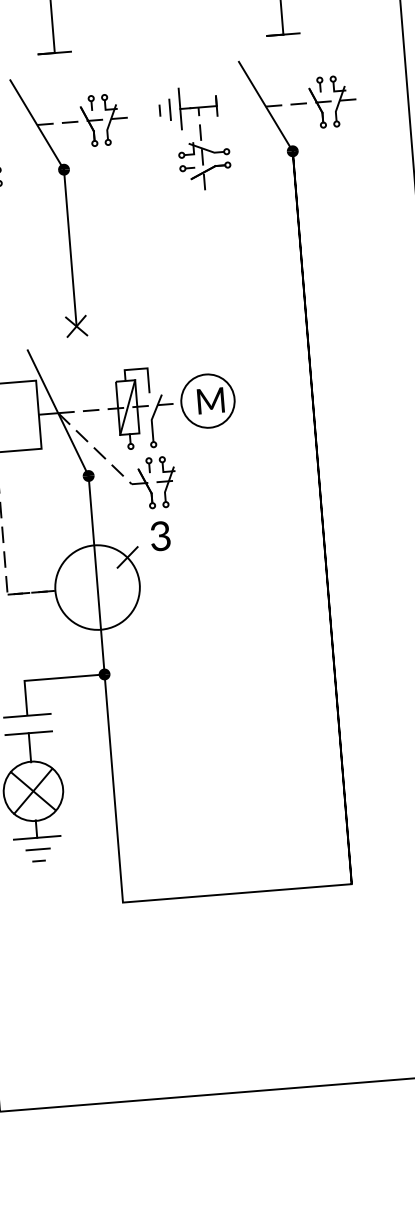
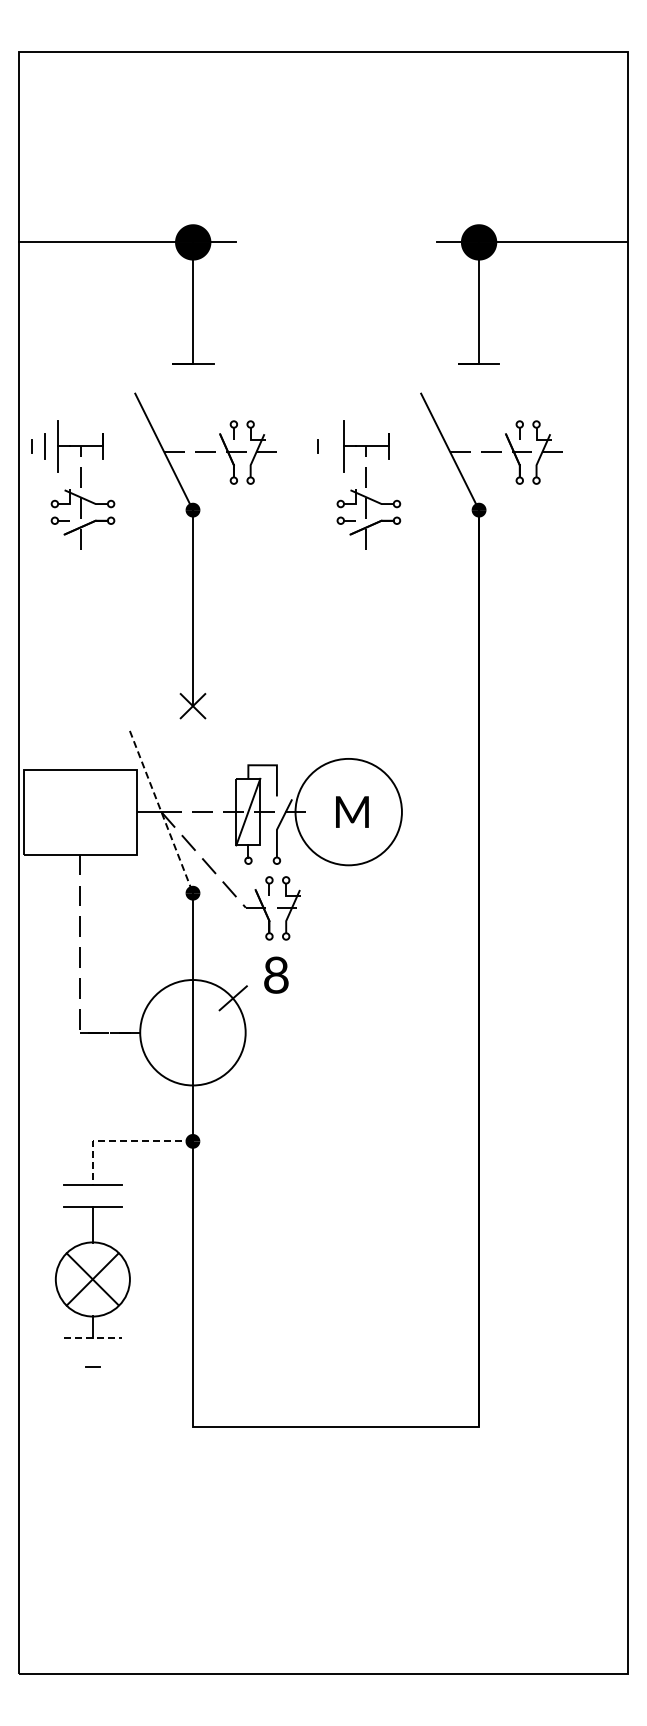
line: (169, 109) -> (330, 446), removed
circle: (207, 400) -> (348, 811), size x1.6
line: (58, 413) -> (161, 812), solid -> dashed
text: (160, 535) -> (276, 974), 3 -> 8
line: (46, 679) -> (120, 1141), solid -> dashed
line: (37, 837) -> (93, 1337), solid -> dashed
line: (37, 849) -> (92, 1352), removed

